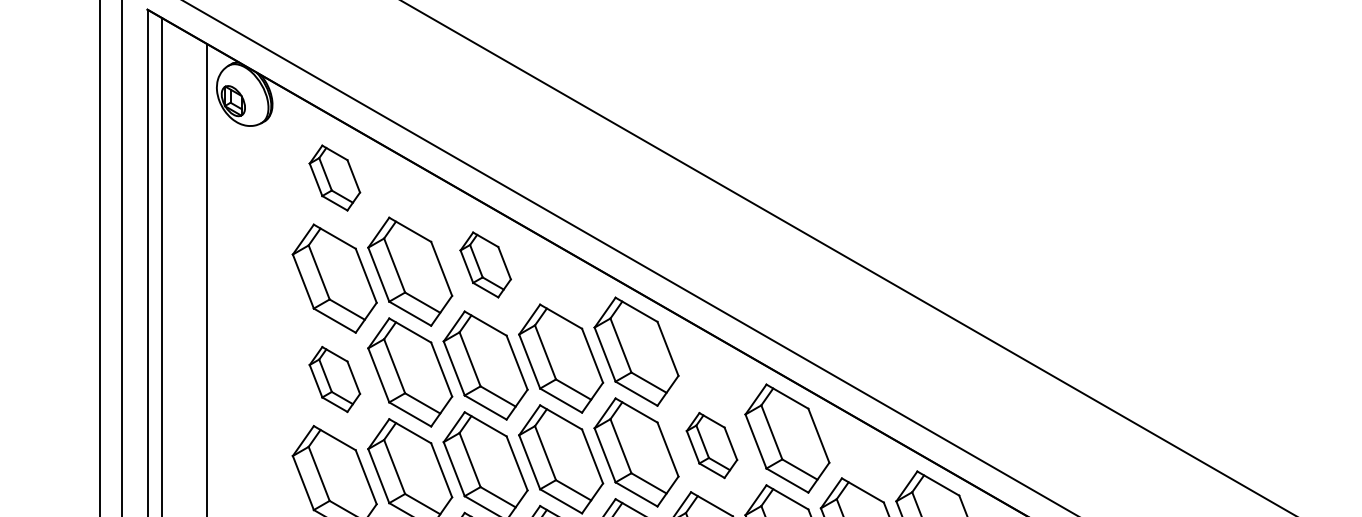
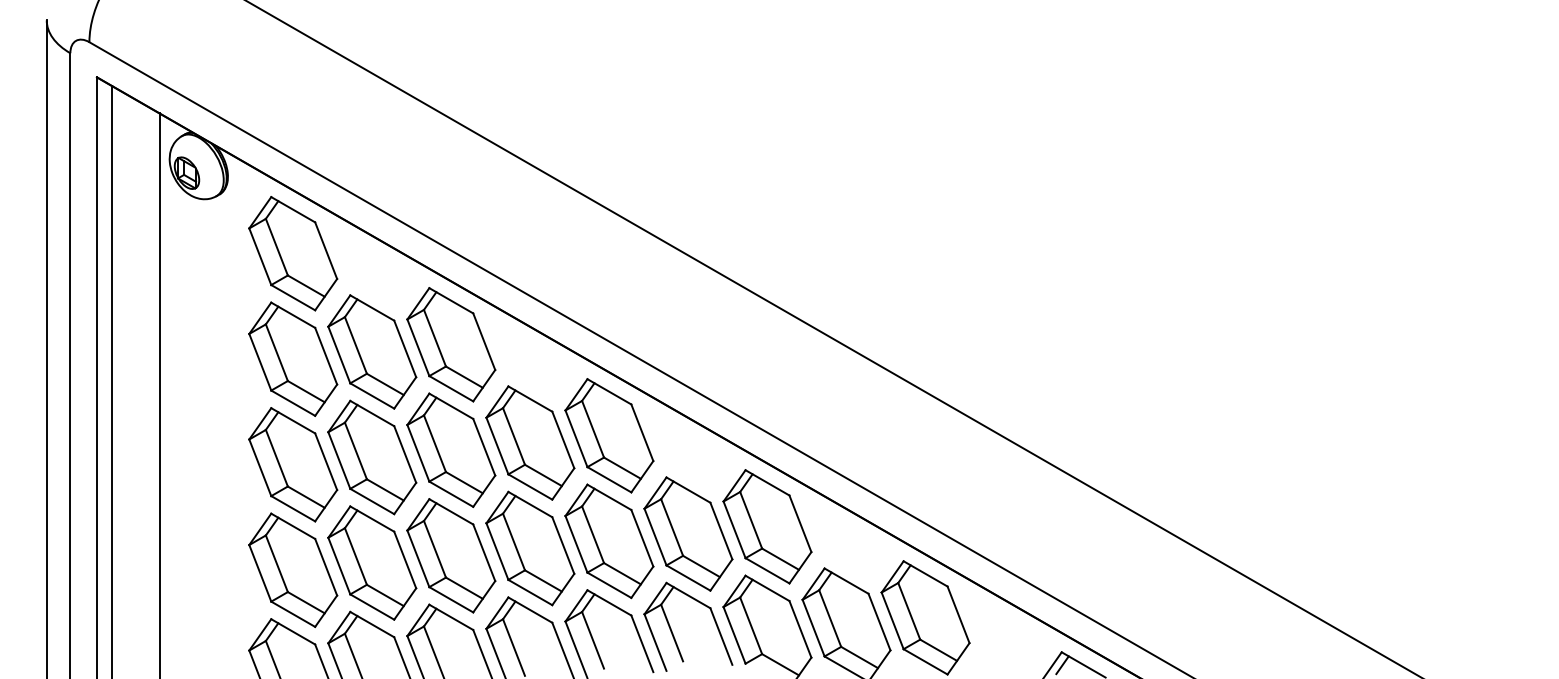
part: (335, 177) -> (293, 253), size x1.67
part: (485, 264) -> (451, 344), size x1.67
part: (335, 379) -> (293, 464), size x1.67
part: (712, 445) -> (688, 533), size x1.67

